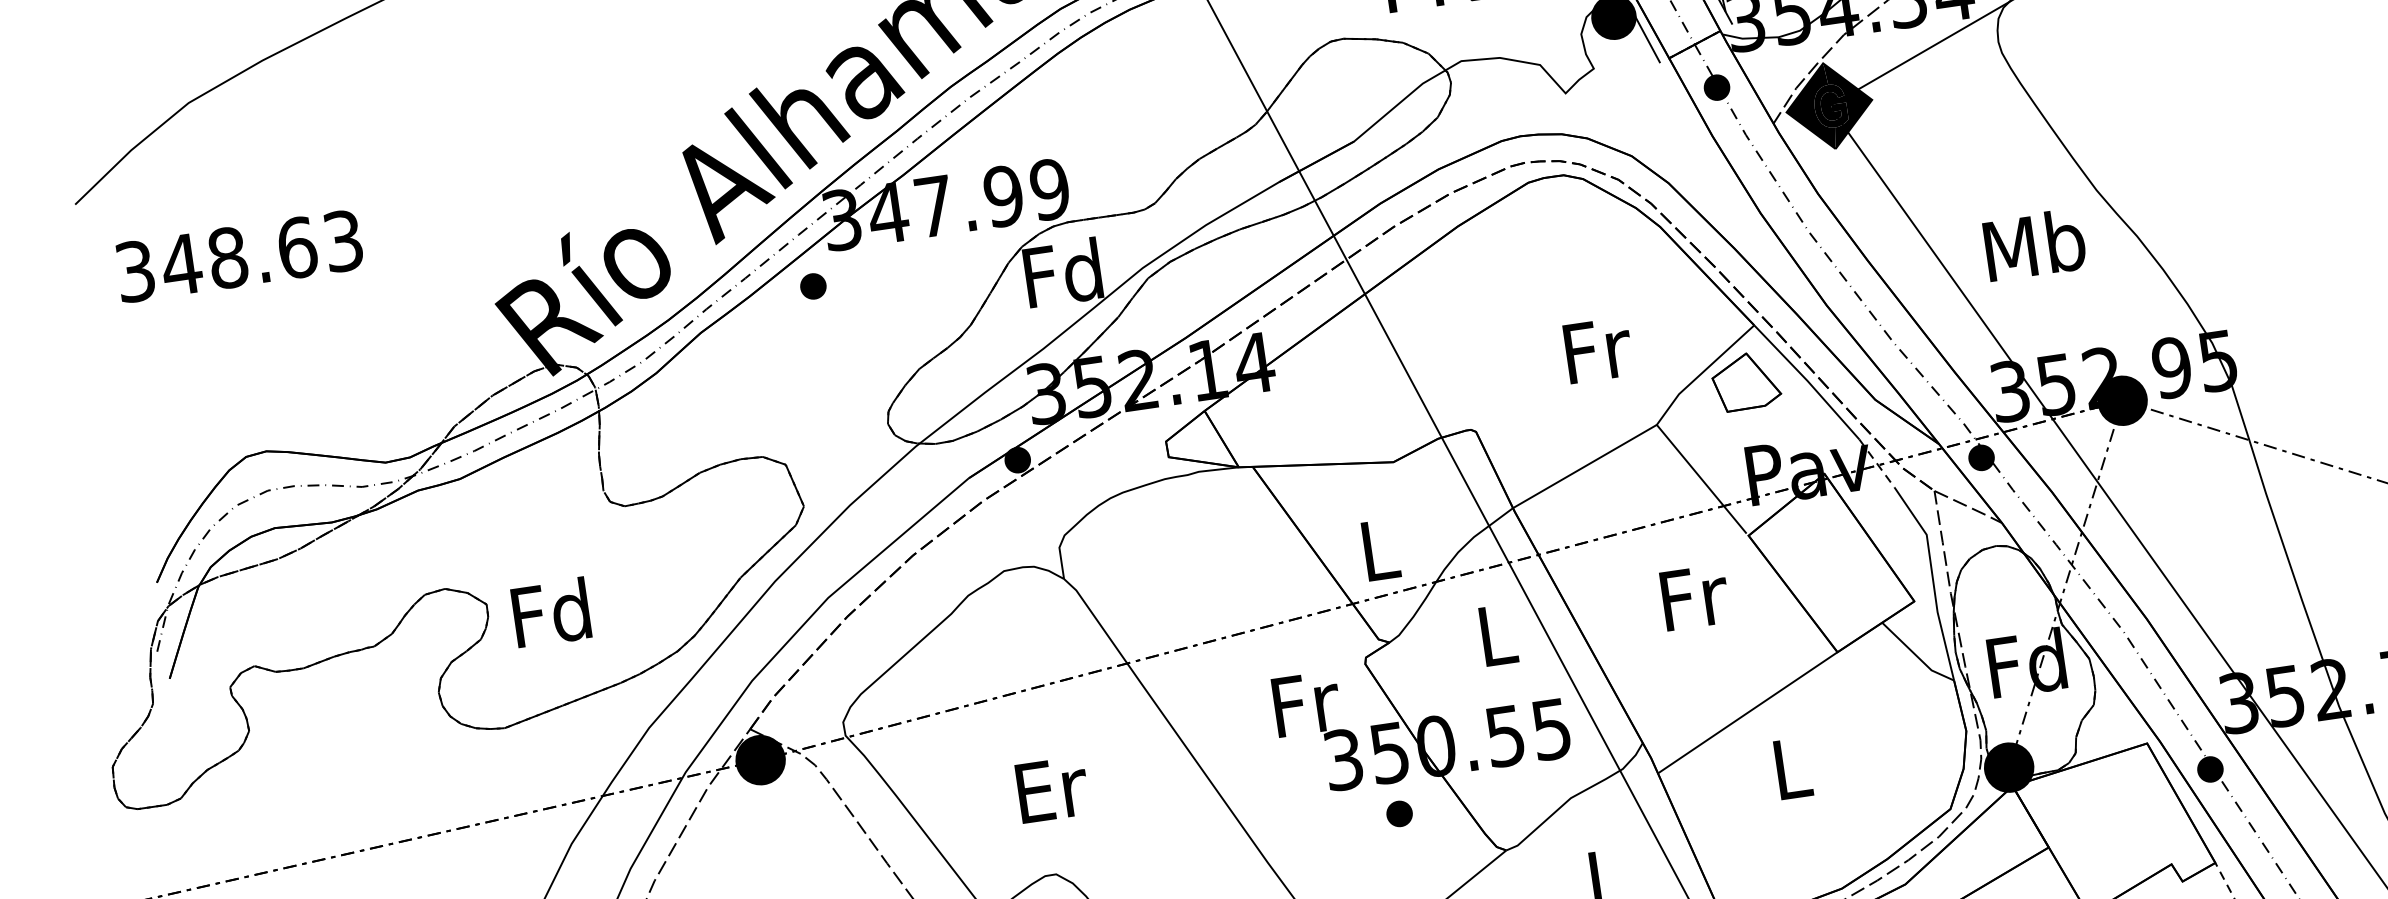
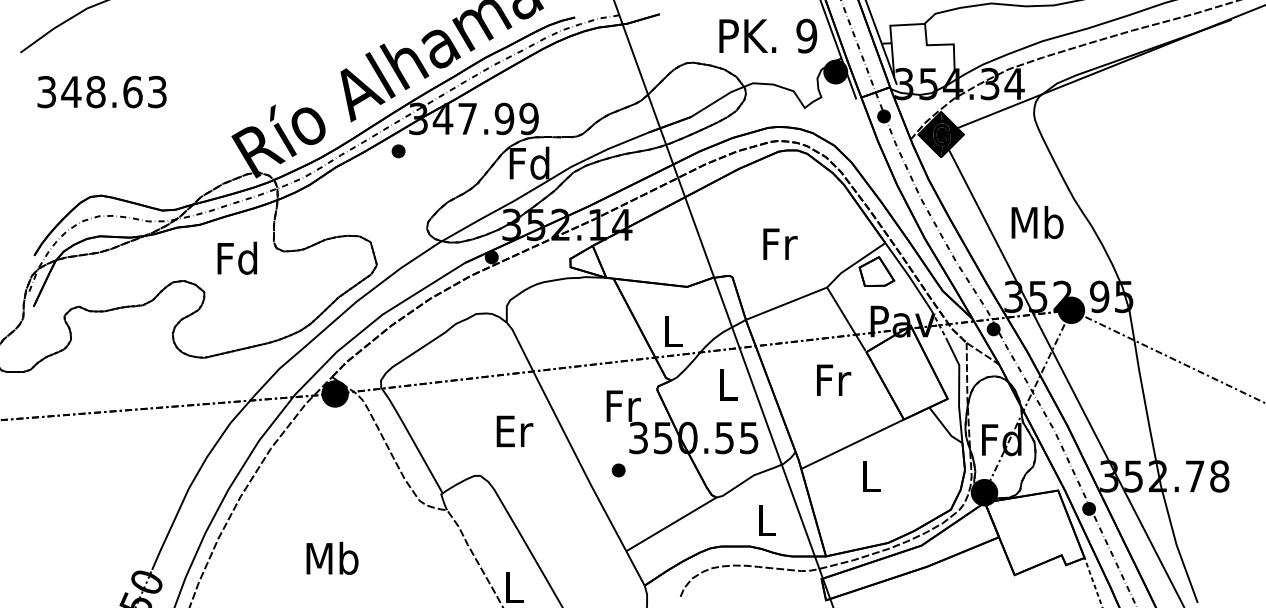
text: (1598, 348) -> (780, 243), moved
text: (549, 611) -> (236, 257), moved
text: (1051, 789) -> (514, 431), moved
part: (1399, 814) -> (618, 470), moved

